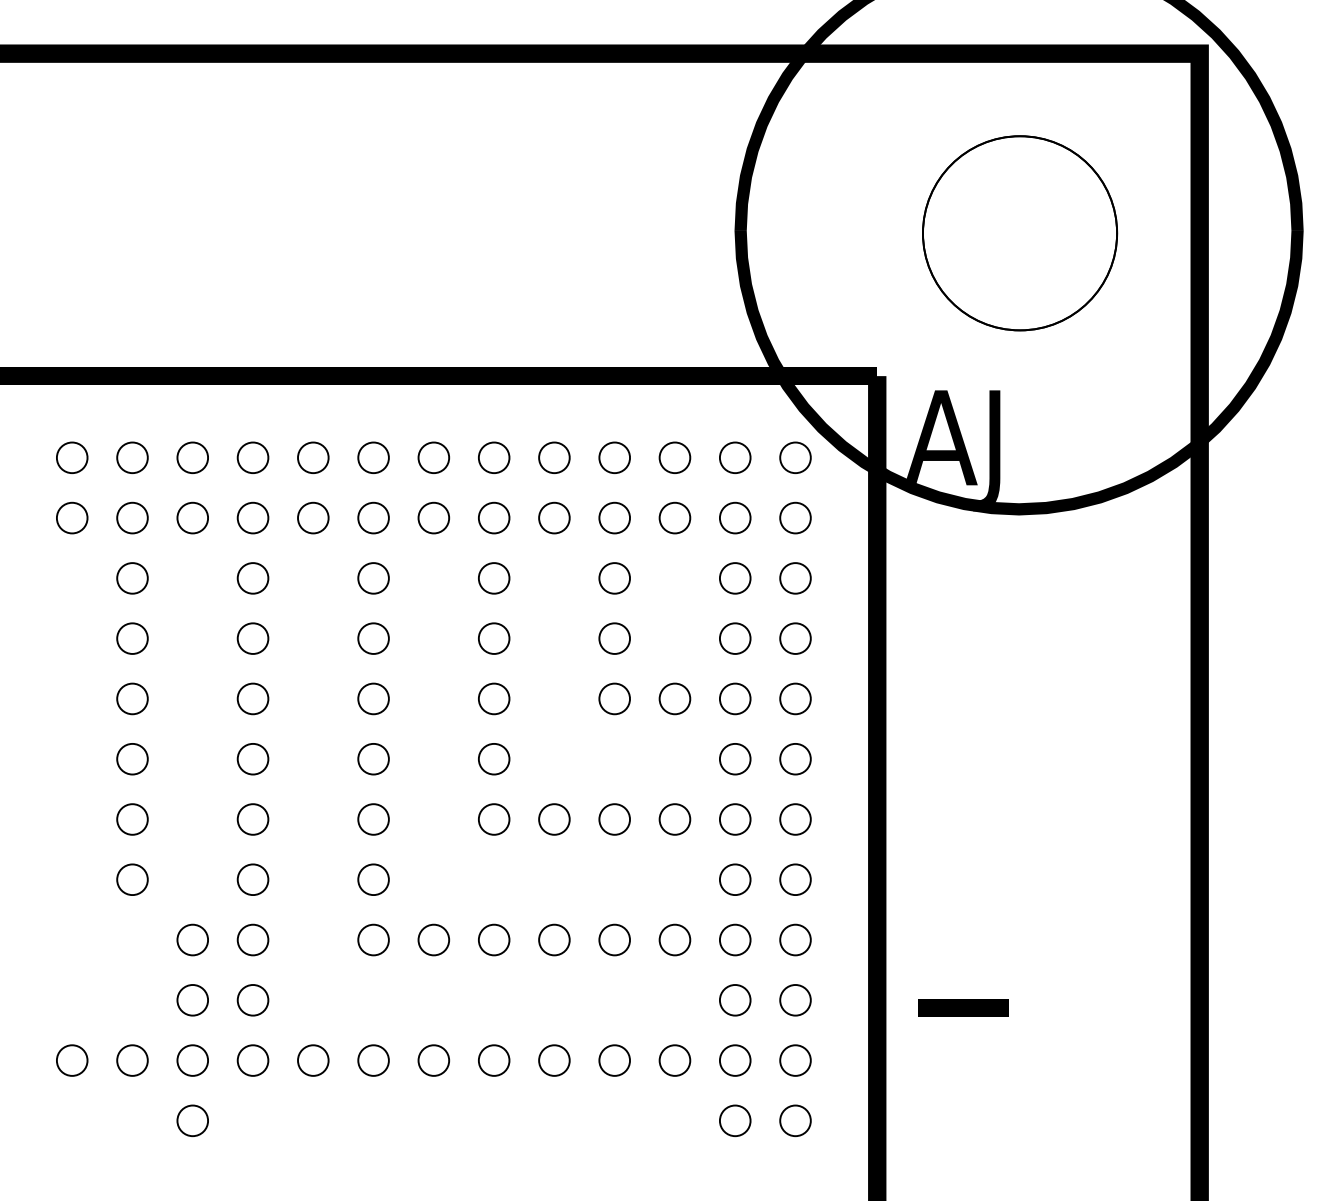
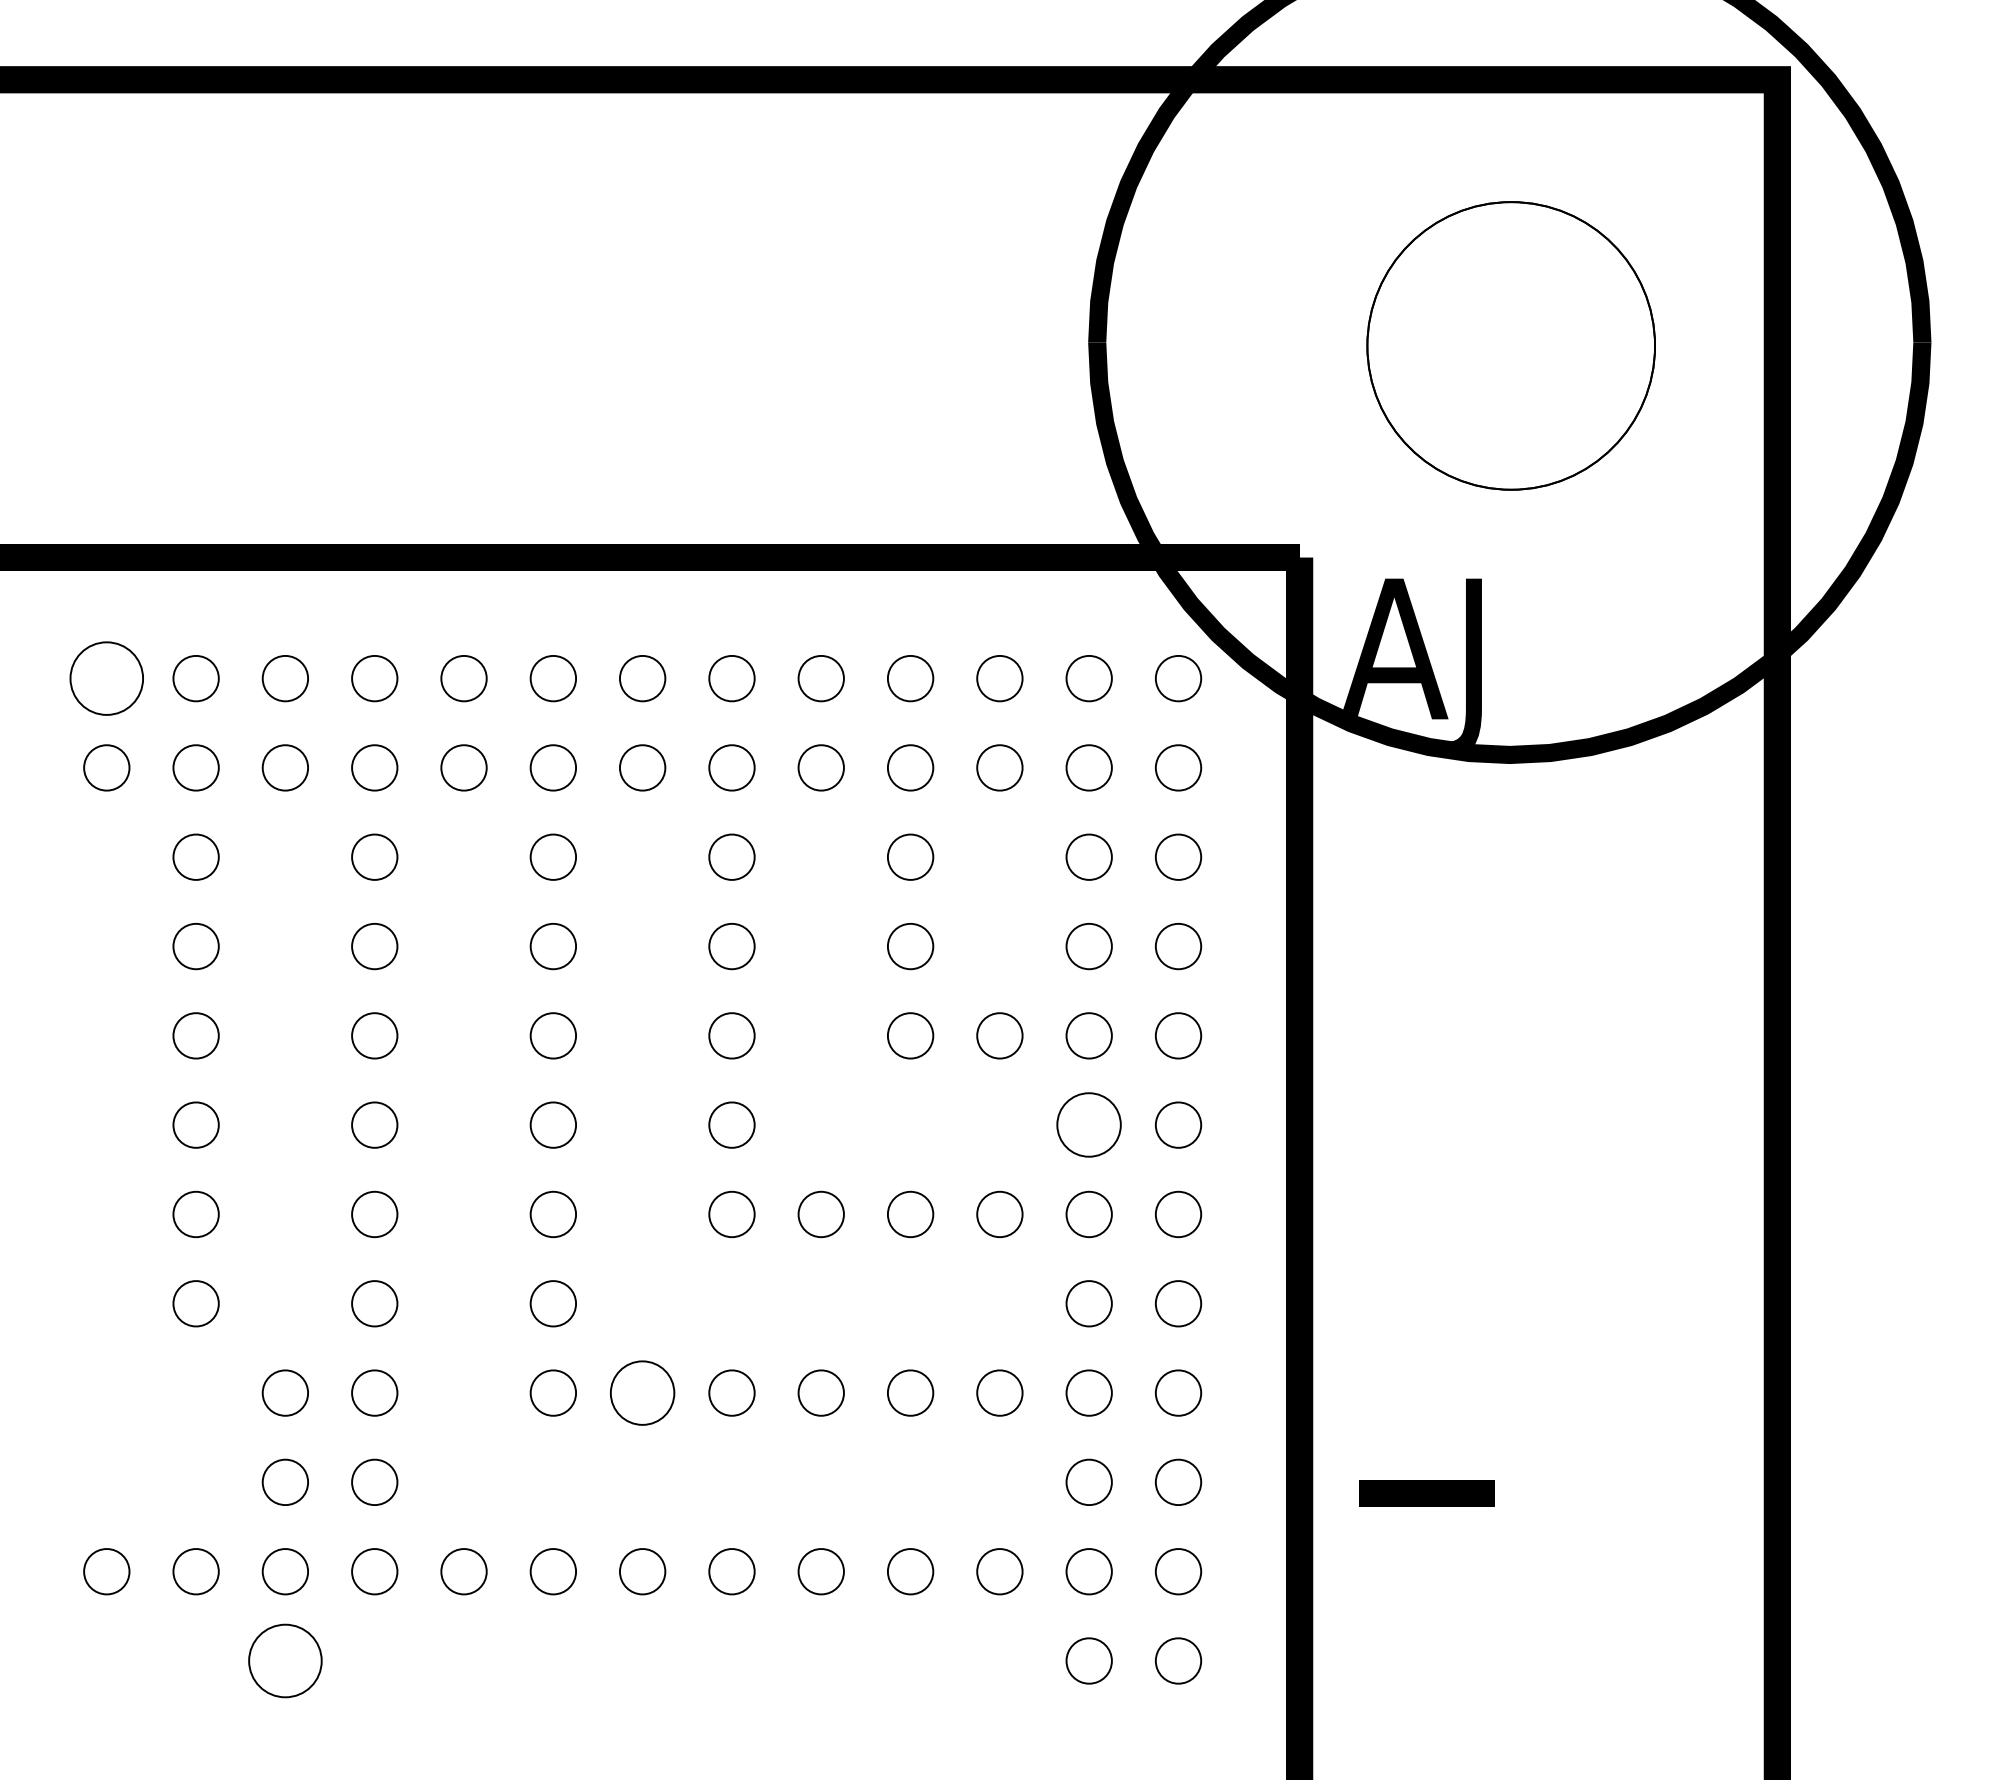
circle: (71, 457) -> (105, 678), size x1.6
circle: (735, 759) -> (1089, 1125), size x1.4
circle: (433, 939) -> (642, 1392), size x1.4
circle: (192, 1120) -> (285, 1660), size x1.6

